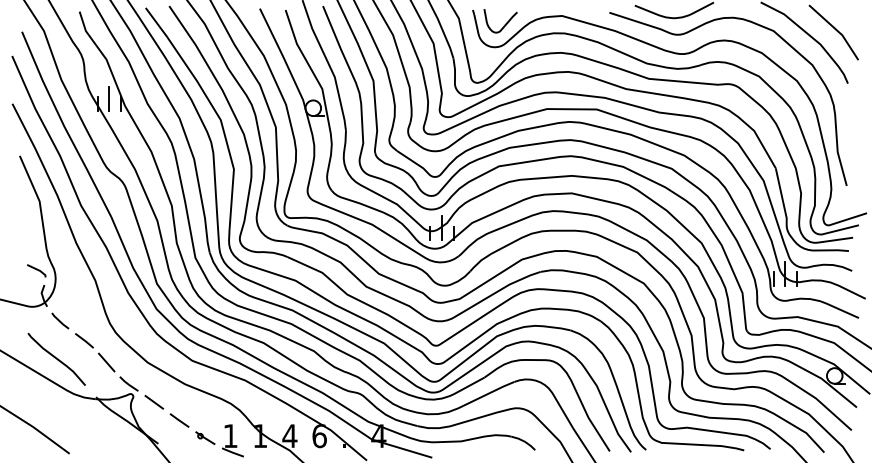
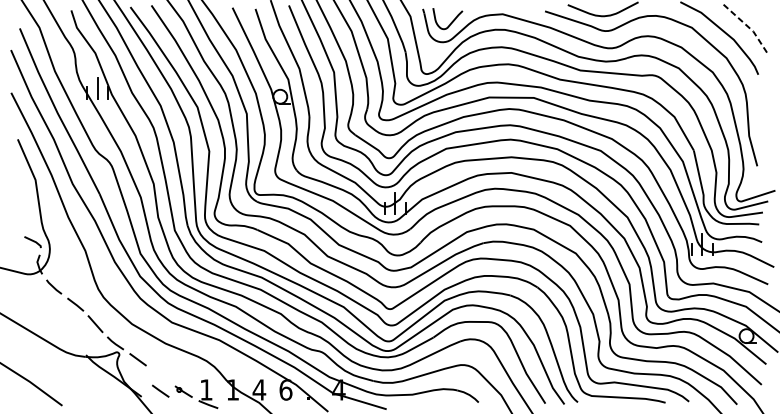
line: (837, 30) -> (749, 27), solid -> dashed
curve: (56, 359) -> (50, 321), removed
line: (179, 420) -> (160, 391), moved

